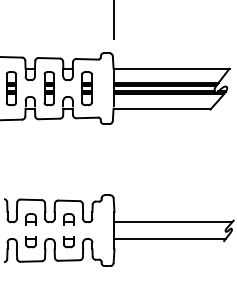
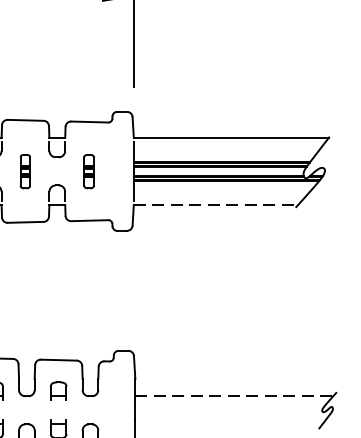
part: (48, 88) -> (24, 171), size x0.6
part: (86, 88) -> (88, 171), size x0.6
line: (162, 108) -> (216, 204), solid -> dashed
line: (173, 222) -> (234, 396), solid -> dashed
line: (169, 239) -> (227, 425), removed

